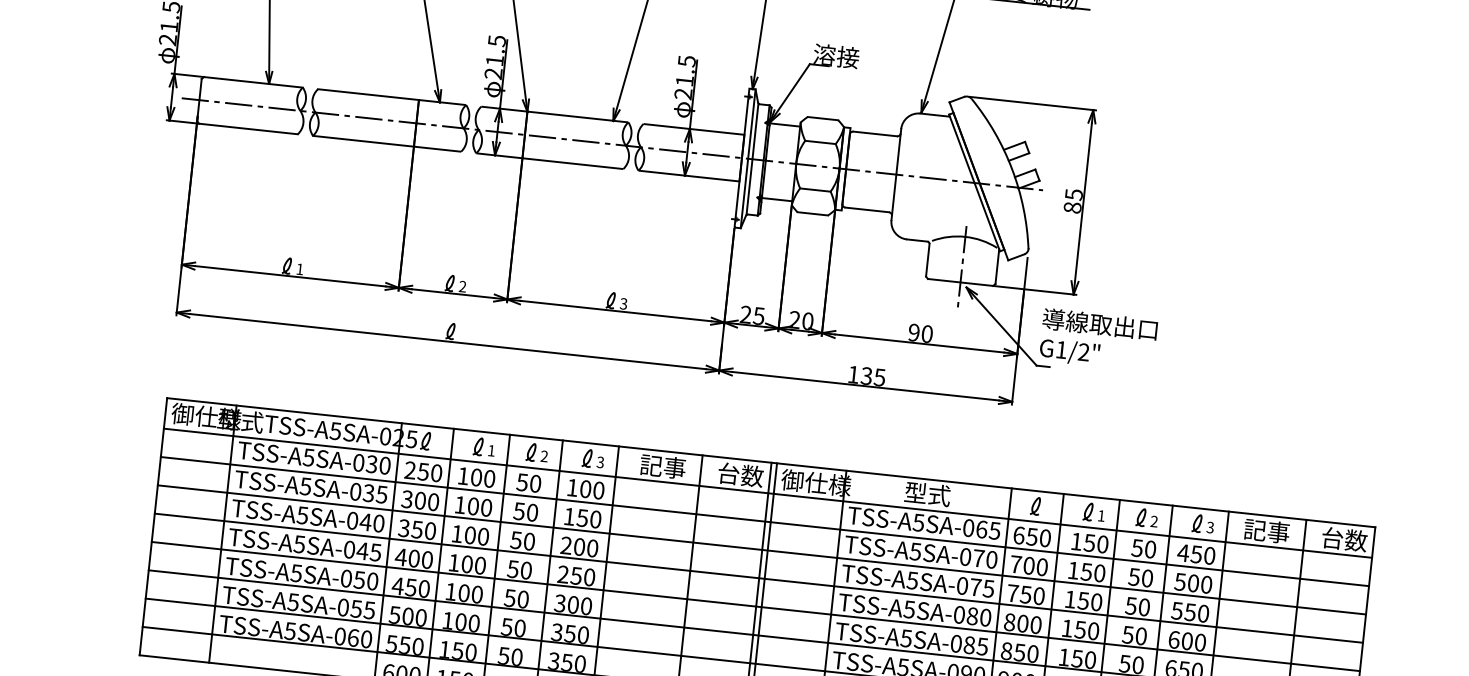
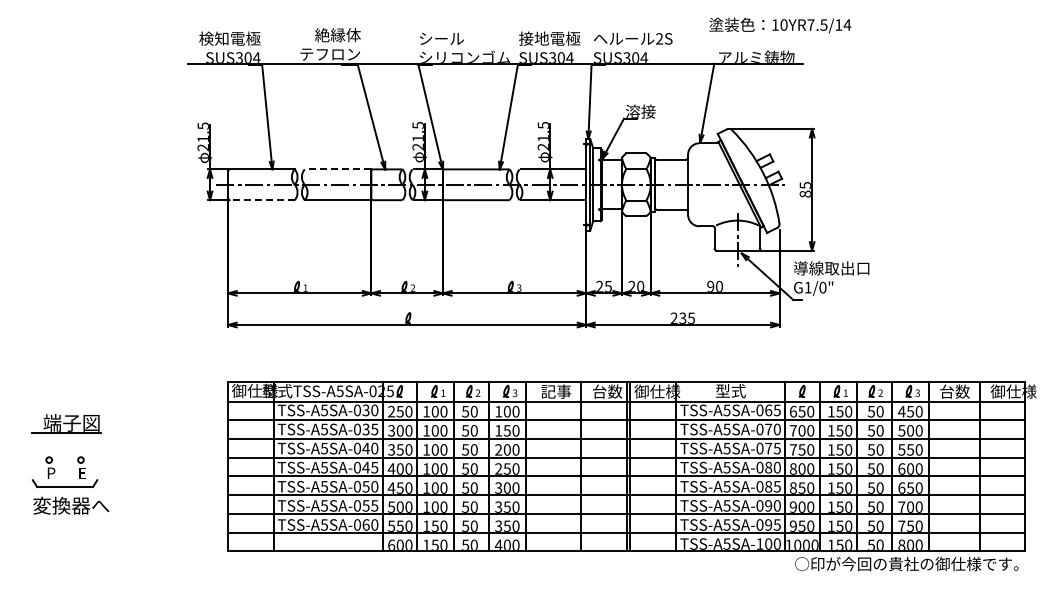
line: (367, 94) -> (337, 169), solid -> dashed
line: (248, 129) -> (262, 200), solid -> dashed
text: (1083, 352) -> (822, 287), G1/2" -> G1/0"
text: (852, 373) -> (673, 317), 135 -> 235
text: (1266, 530) -> (954, 391), 記事 -> 台数
text: (1355, 540) -> (1013, 391), 台数 -> 御仕様

